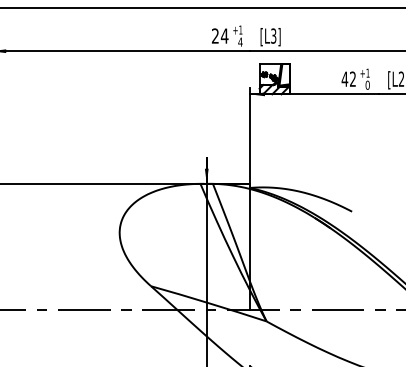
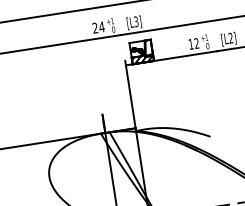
text: (240, 41) -> (113, 29), 4 -> 0
text: (344, 78) -> (190, 43), 42 -> 12

